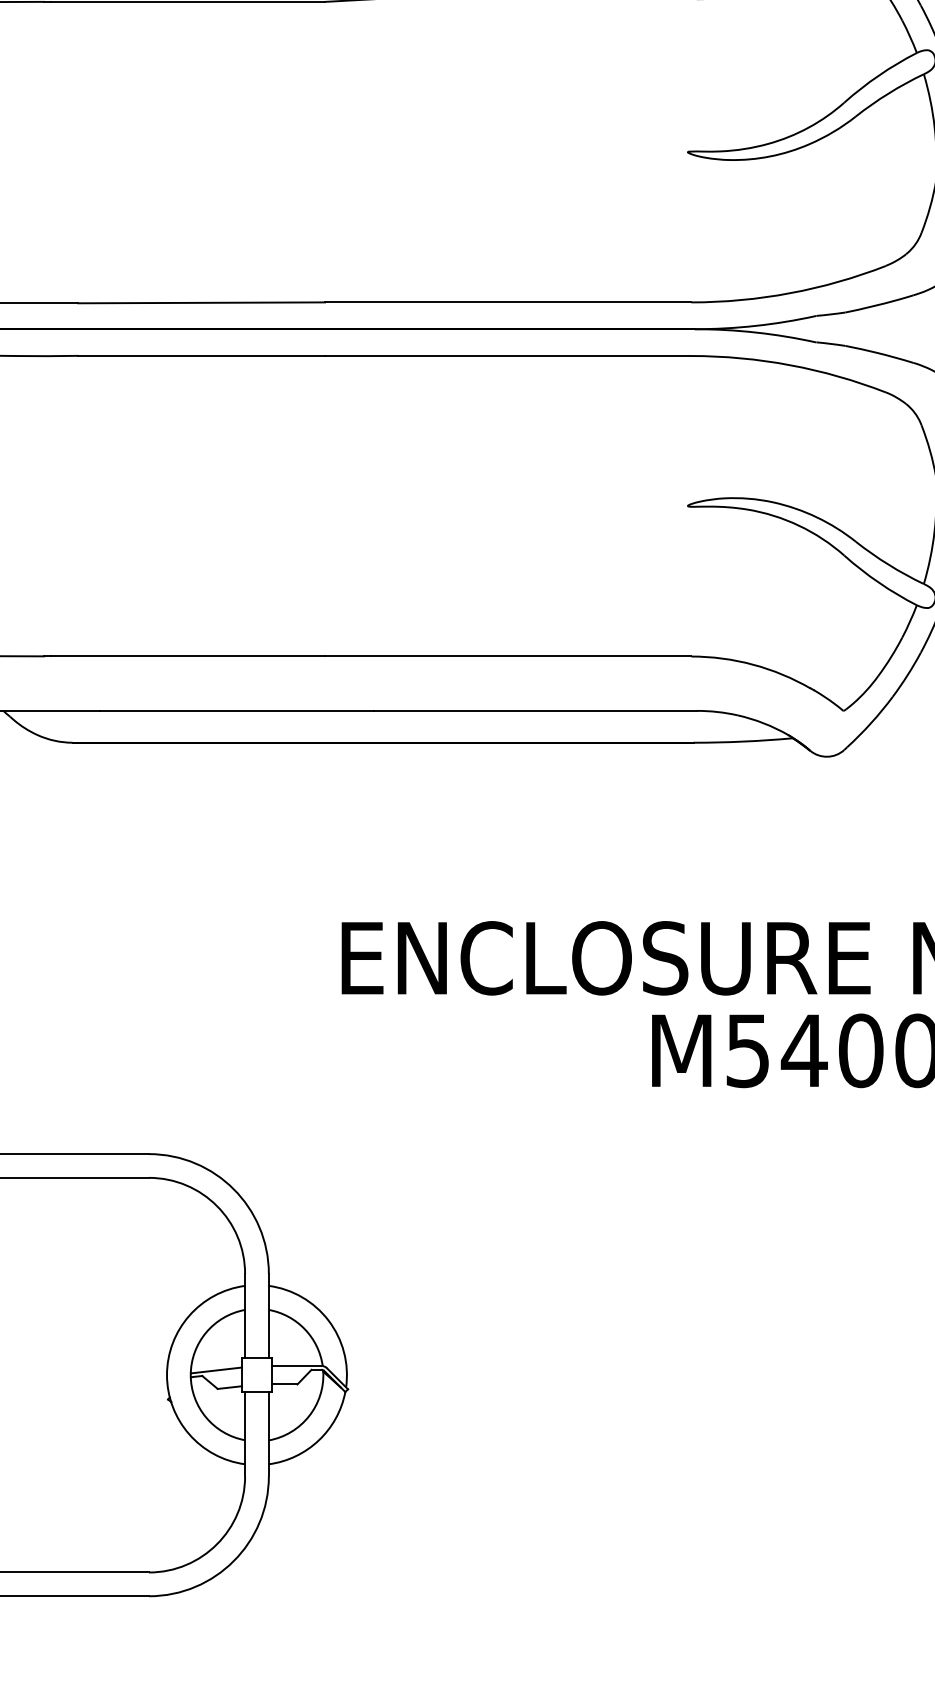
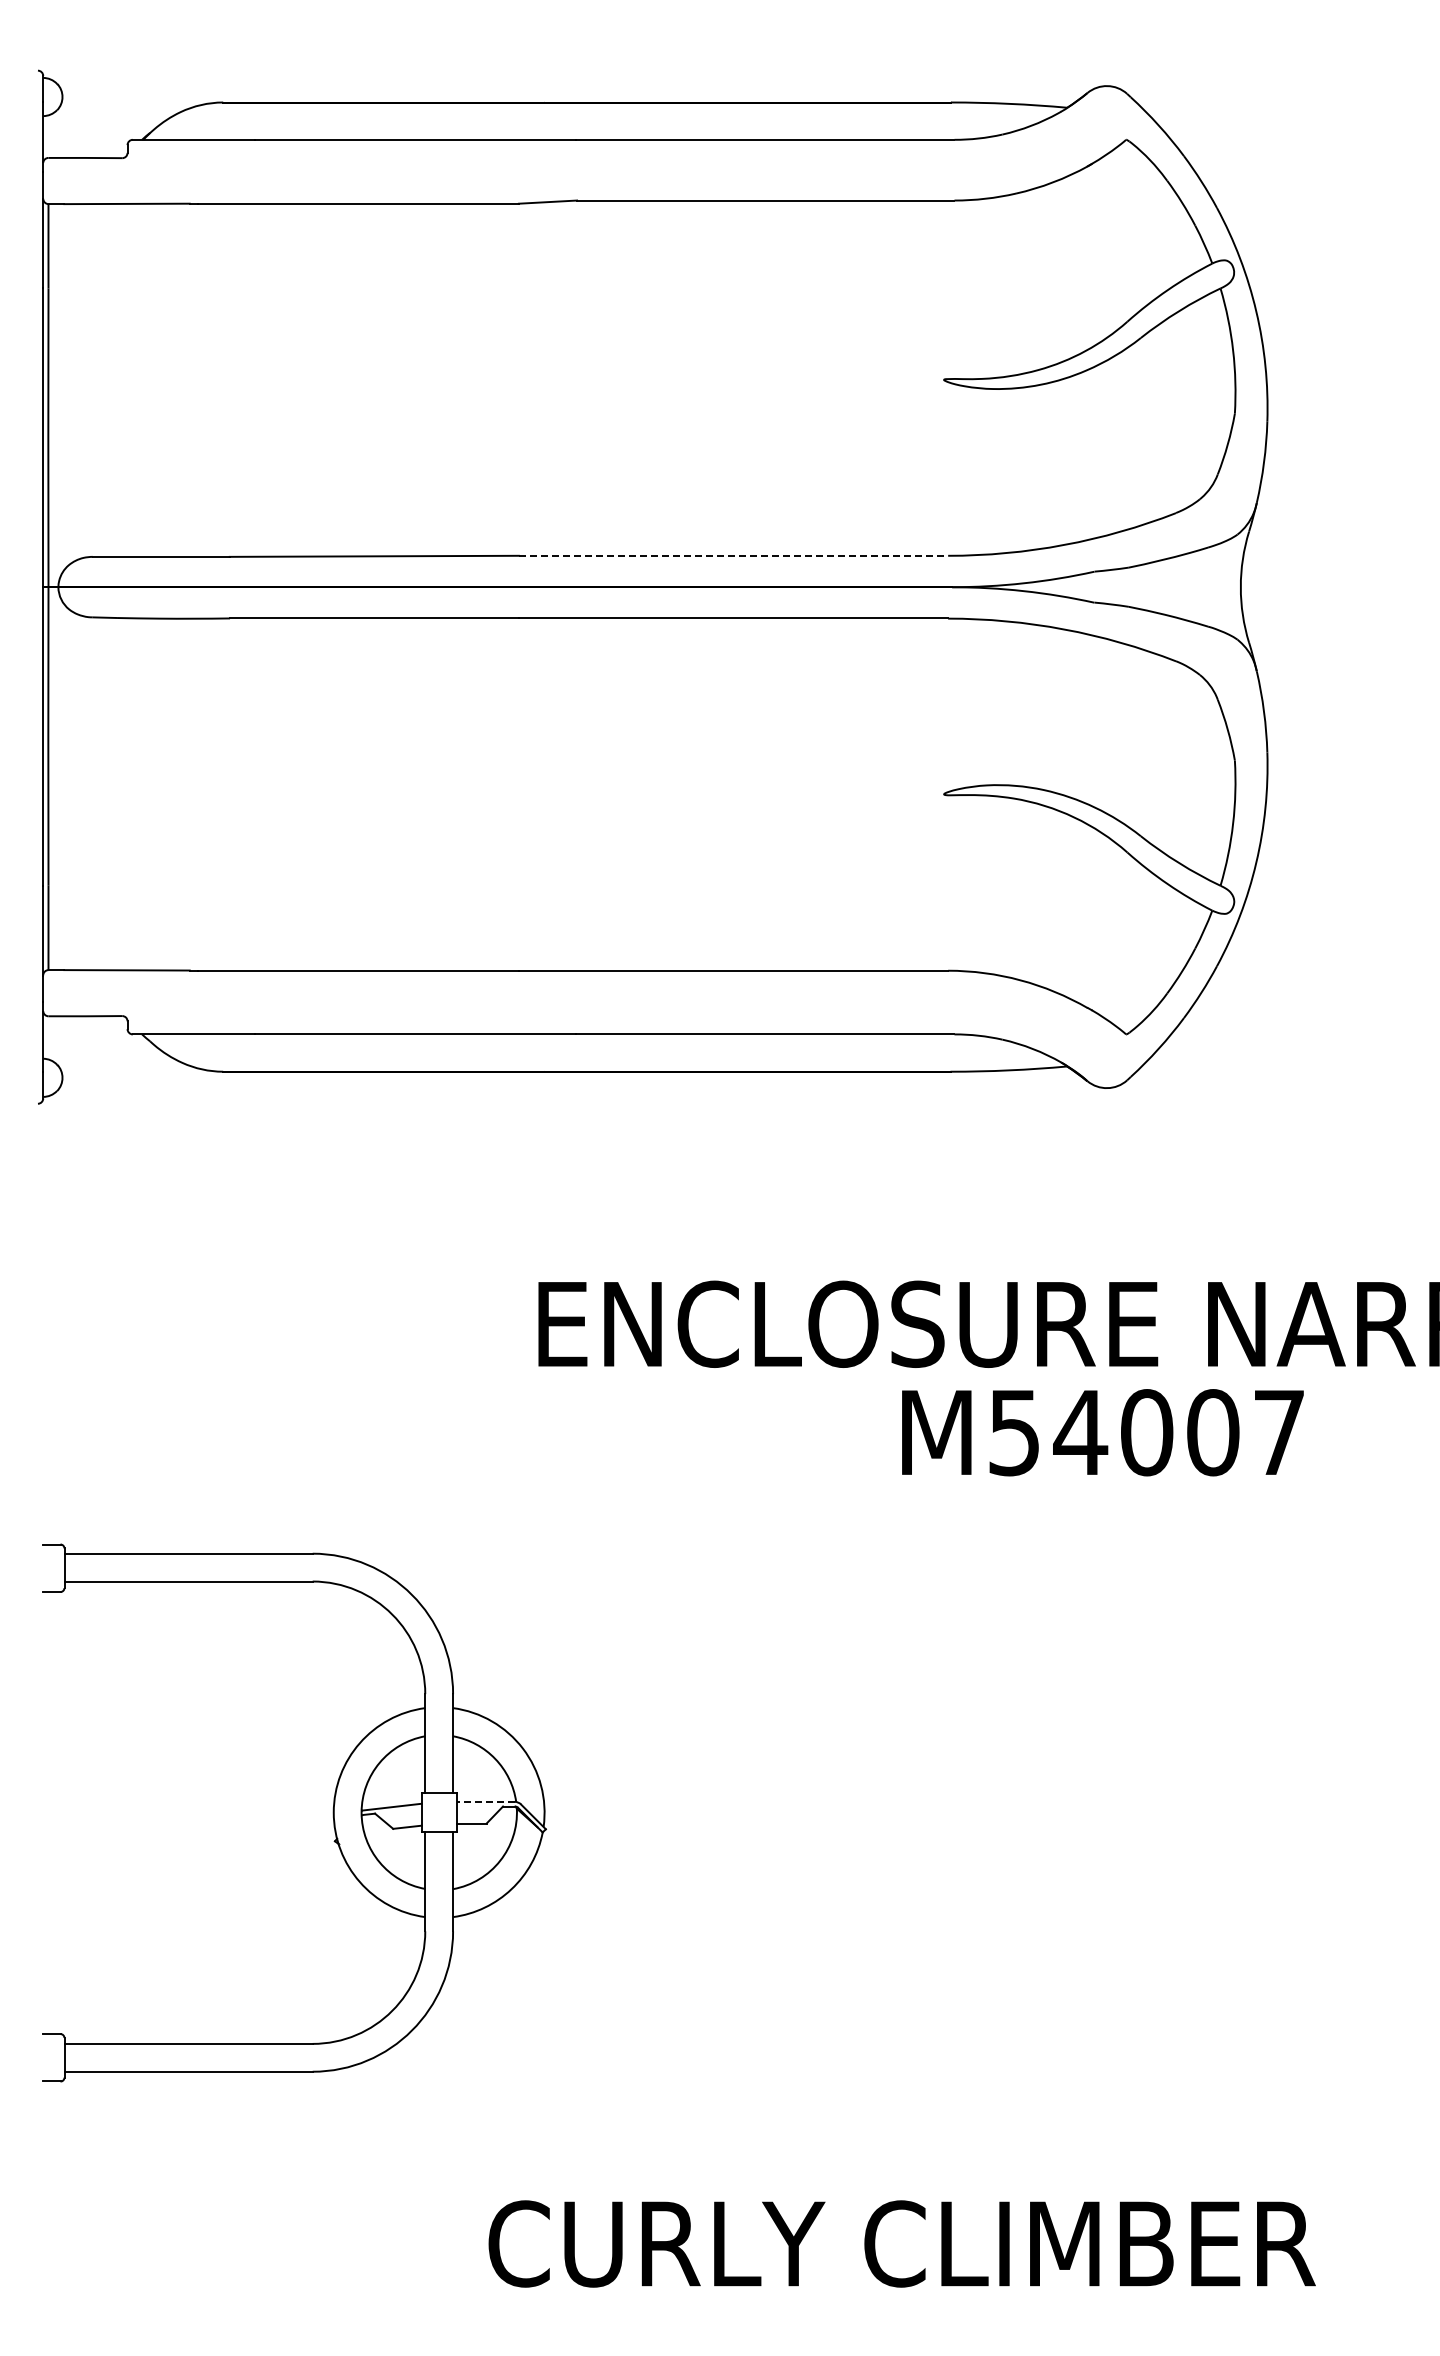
line: (508, 302) -> (733, 555), solid -> dashed
line: (296, 1365) -> (485, 1801), solid -> dashed

